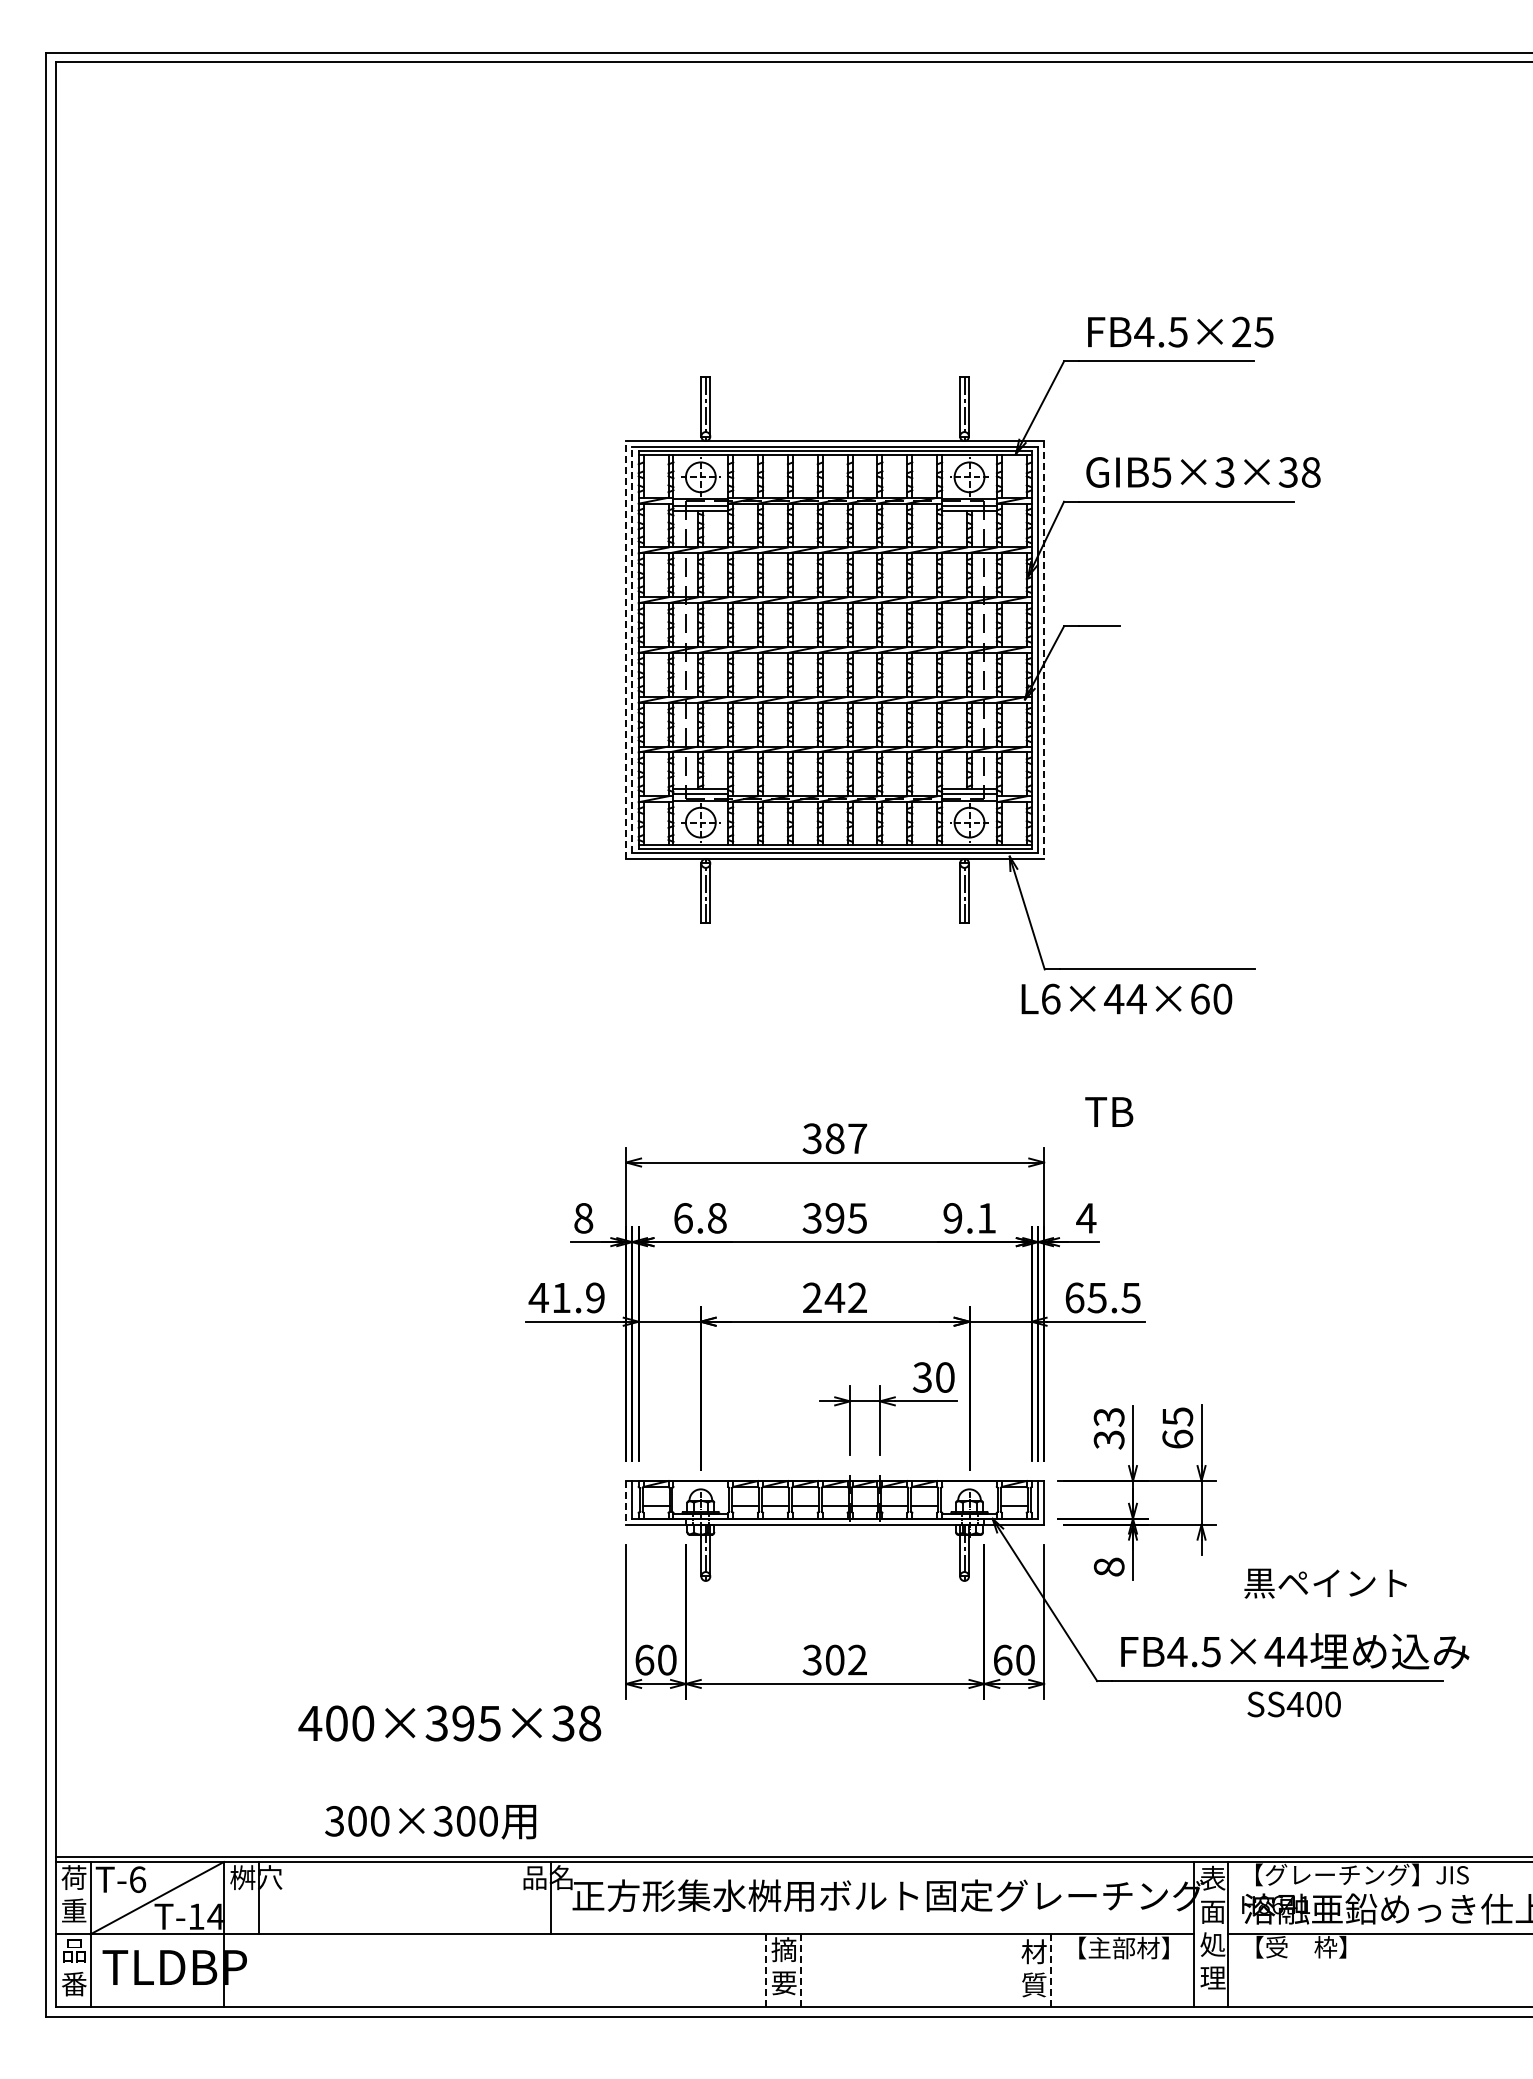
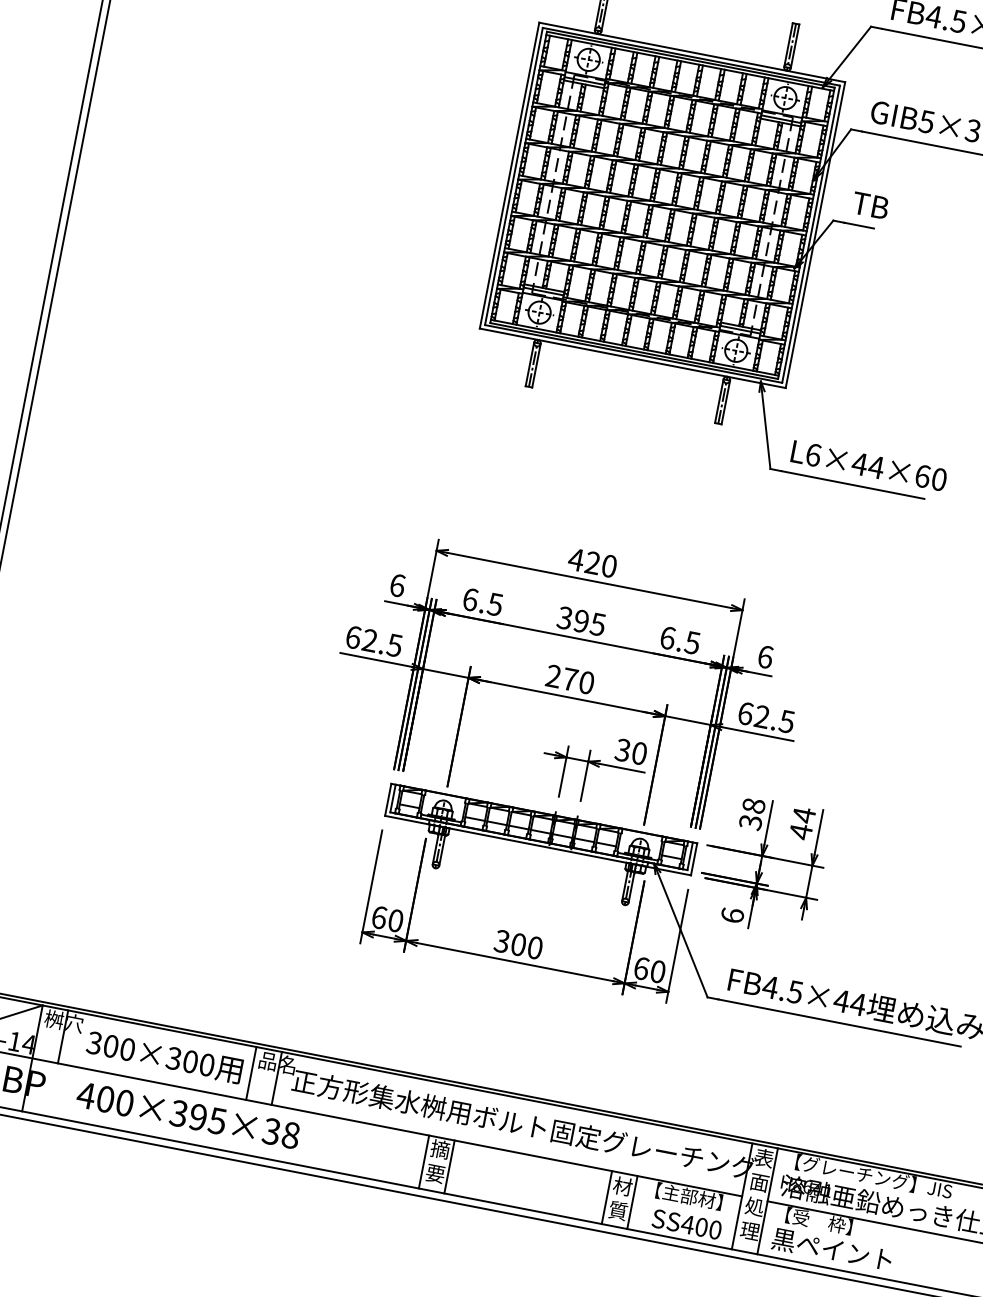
line: (626, 649) -> (509, 175), dashed -> solid
line: (632, 649) -> (514, 176), dashed -> solid
line: (1044, 649) -> (815, 234), dashed -> solid
text: (1126, 998) -> (868, 465), moved
text: (1109, 1111) -> (870, 205), moved
text: (834, 1138) -> (592, 562), 387 -> 420
text: (583, 1218) -> (397, 585), 8 -> 6
text: (716, 1218) -> (494, 604), 6.8 -> 6.5
text: (969, 1218) -> (679, 640), 9.1 -> 6.5
text: (1086, 1218) -> (765, 657), 4 -> 6
text: (566, 1297) -> (373, 641), 41.9 -> 62.5
text: (845, 1297) -> (577, 680), 242 -> 270
text: (1096, 1297) -> (761, 716), 65.5 -> 62.5
text: (1108, 1417) -> (753, 806), 33 -> 38
text: (1177, 1427) -> (802, 823), 65 -> 44
line: (626, 1502) -> (388, 799), dashed -> solid
text: (1108, 1566) -> (732, 915), 8 -> 6
text: (1325, 1583) -> (831, 1249), moved
text: (857, 1659) -> (535, 947), 302 -> 300
text: (1293, 1704) -> (686, 1224), moved
text: (449, 1723) -> (188, 1115), moved
text: (430, 1822) -> (164, 1057), moved
line: (516, 1897) -> (251, 1073), added
line: (1015, 1970) -> (606, 1197), added
line: (766, 1971) -> (424, 1162), dashed -> solid
line: (800, 1971) -> (449, 1167), dashed -> solid
line: (1050, 1971) -> (632, 1203), dashed -> solid

